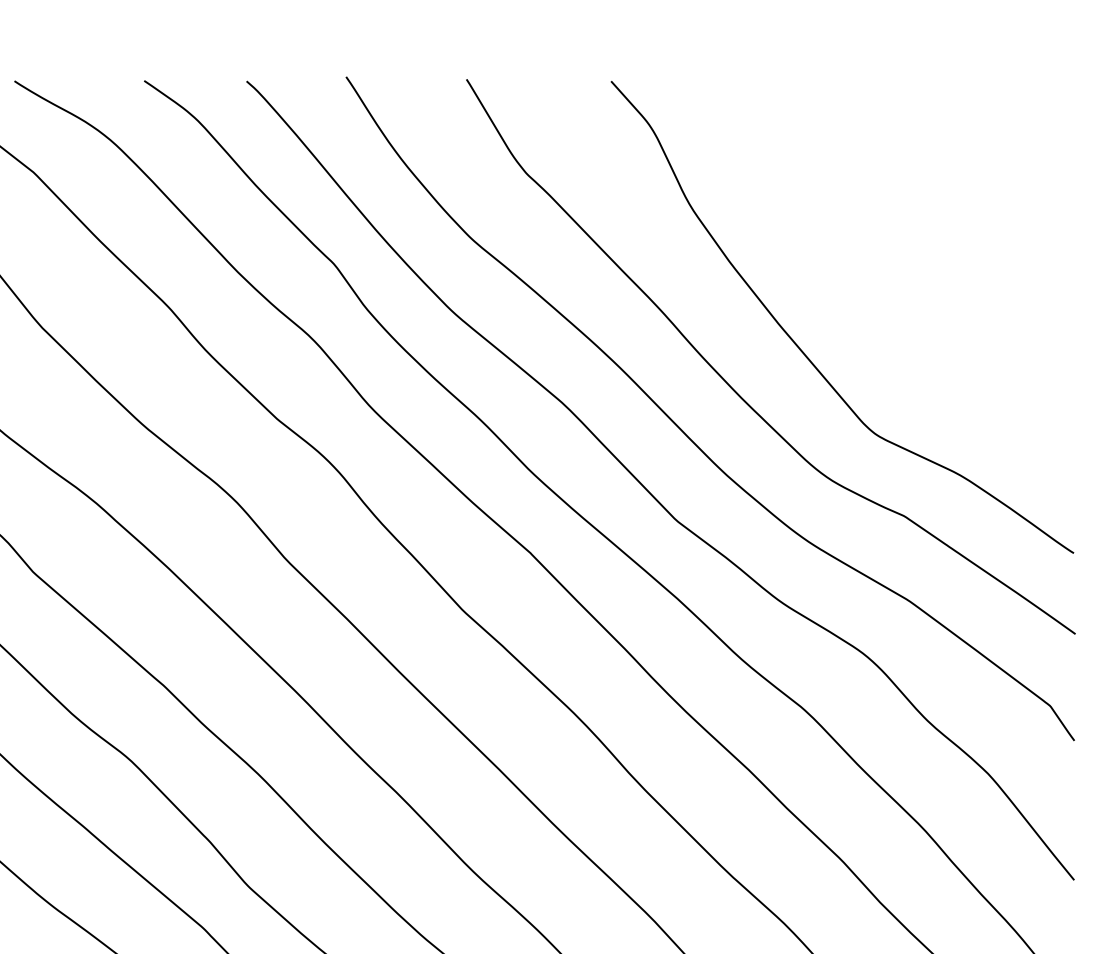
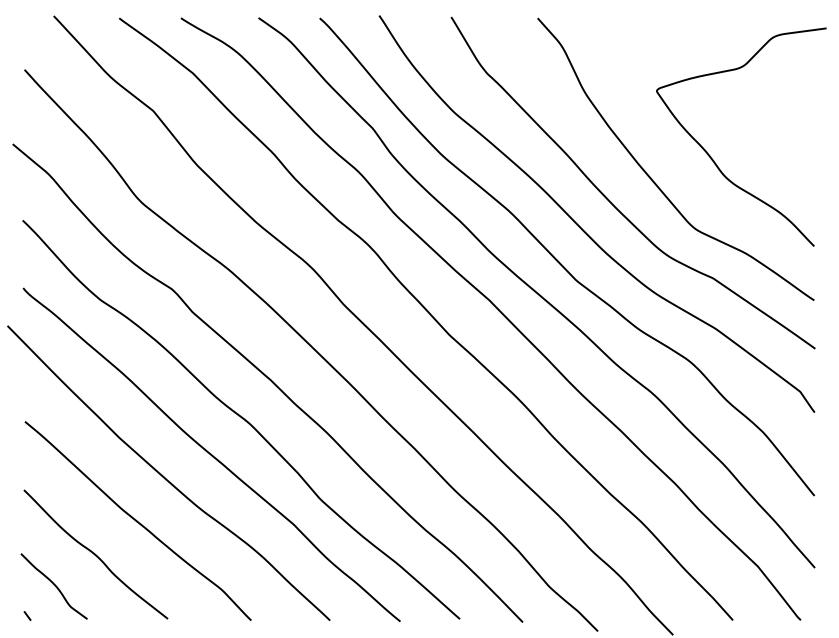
curve: (901, 312) -> (711, 156), added

